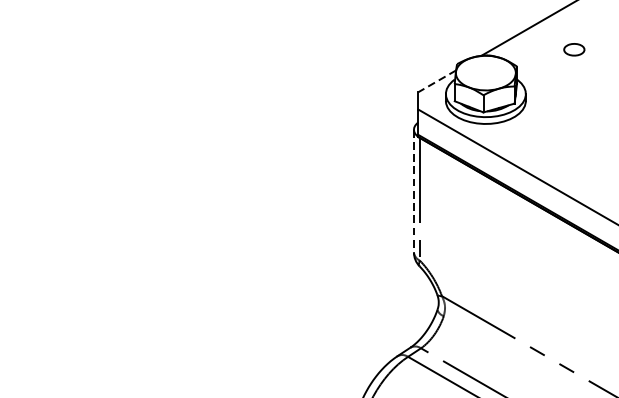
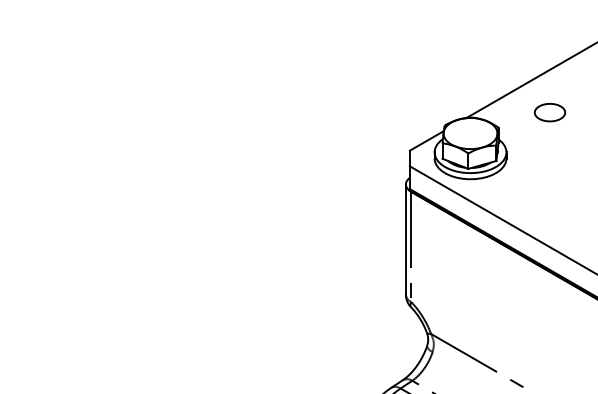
part: (573, 49) -> (549, 112), size x1.67
line: (436, 80) -> (426, 140), dashed -> solid
line: (413, 192) -> (405, 240), dashed -> solid

